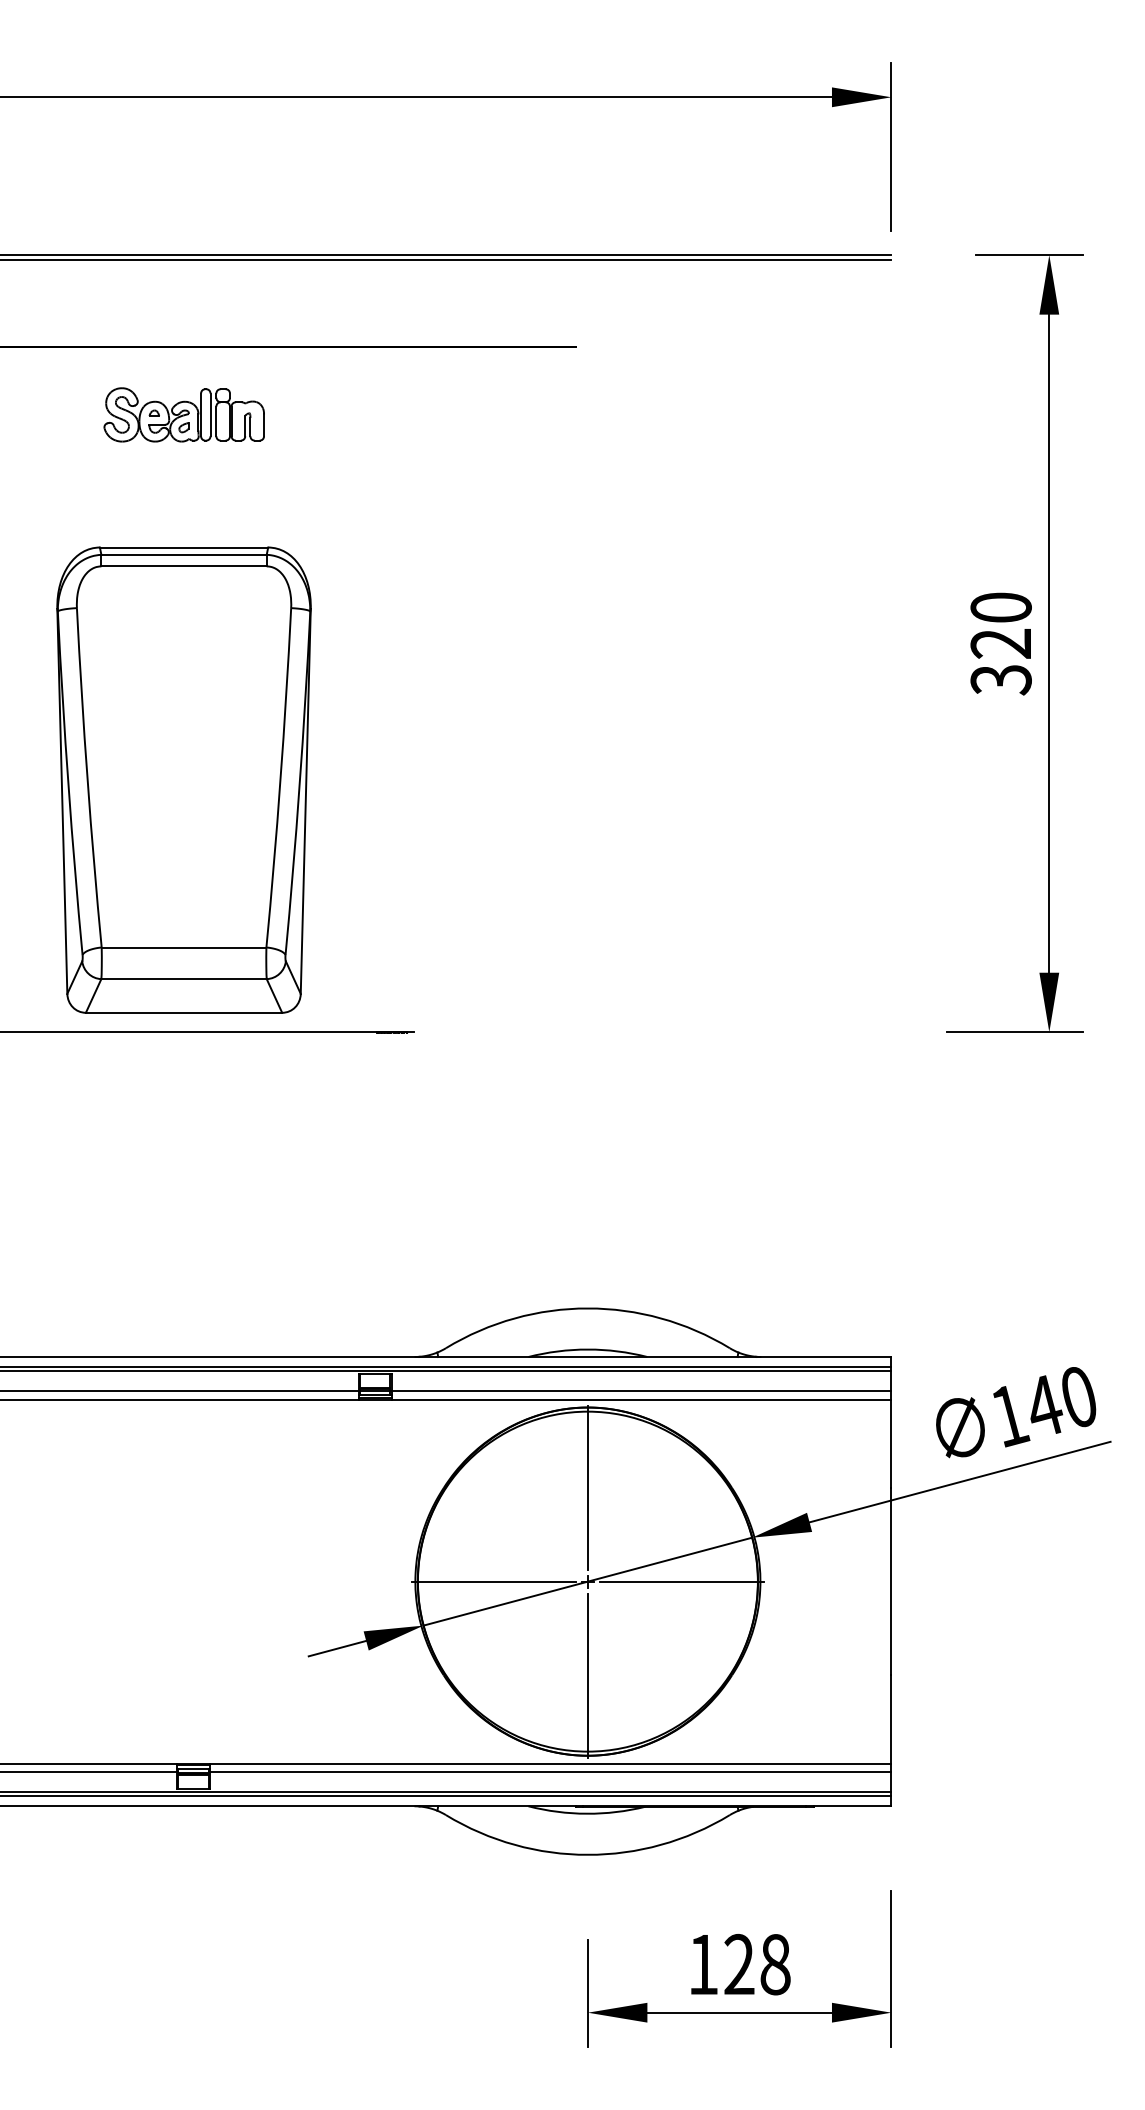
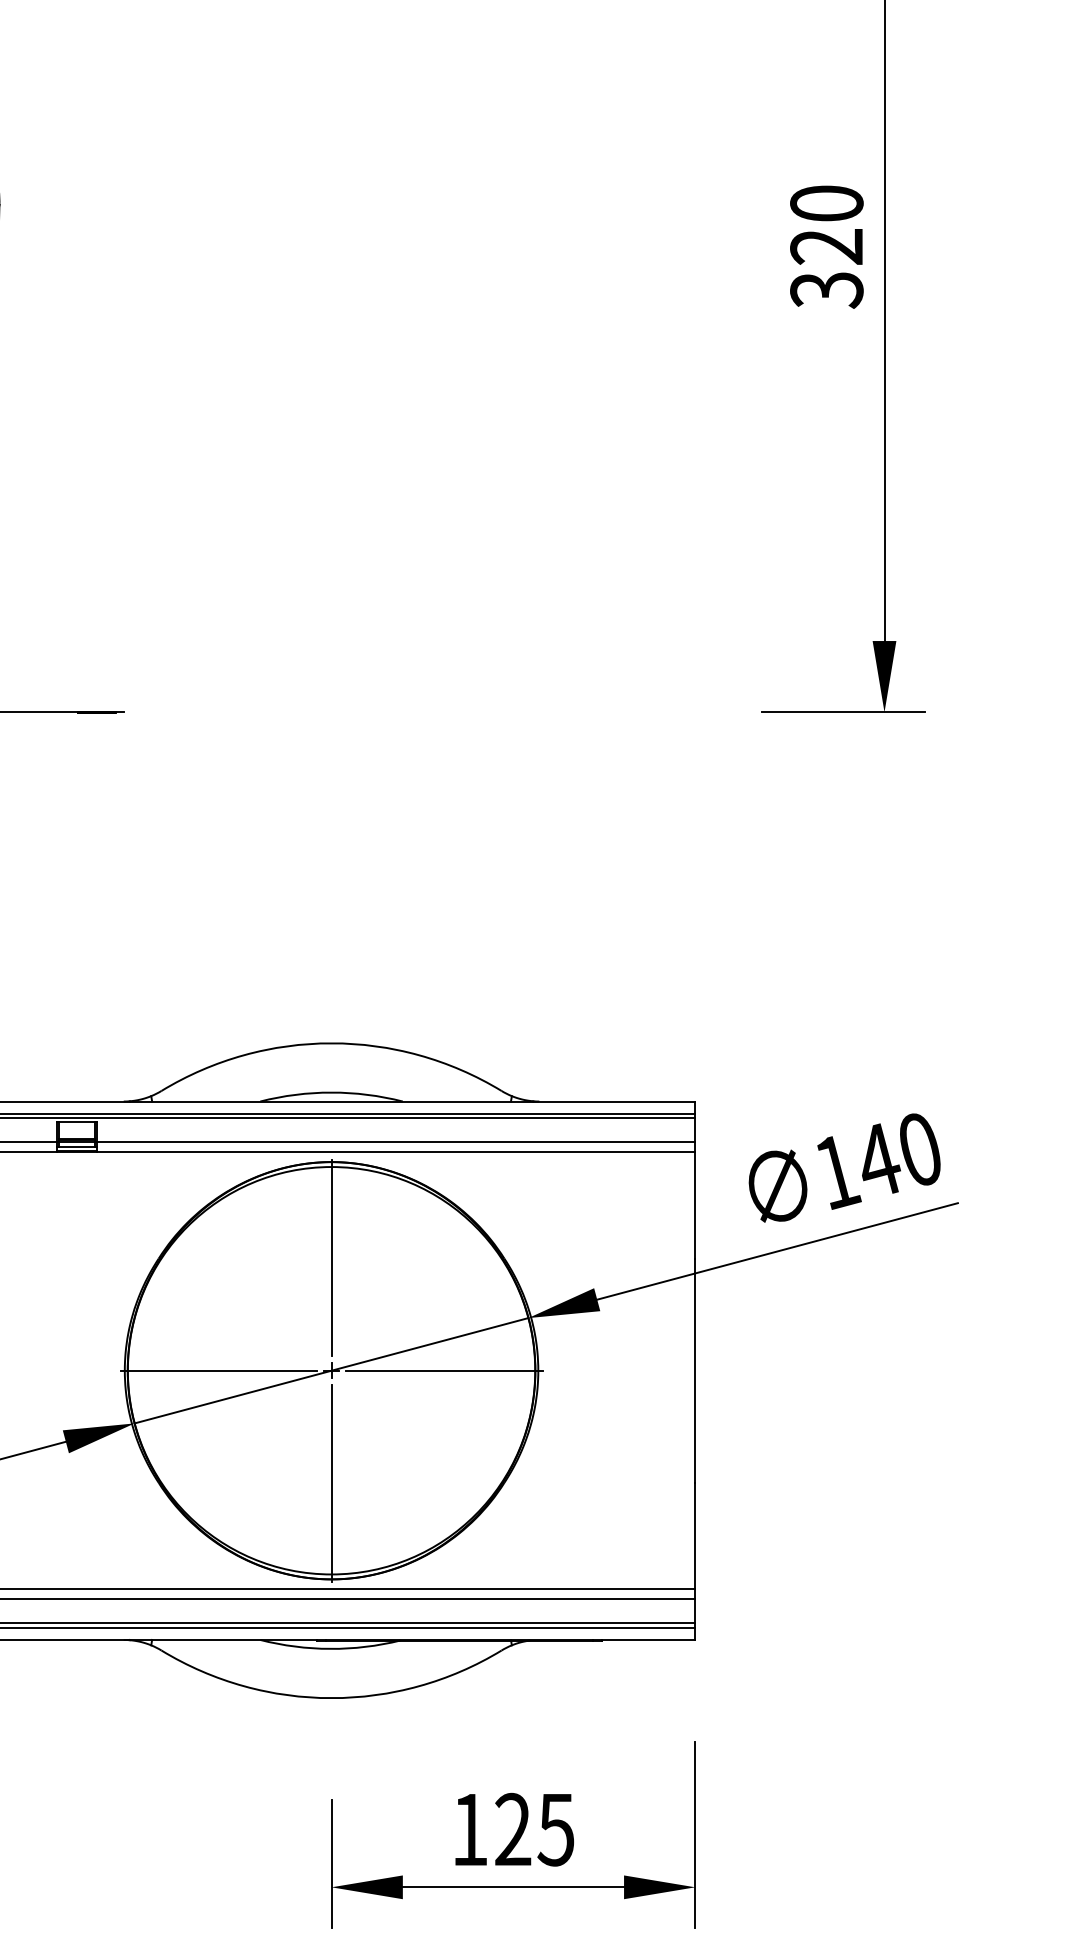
text: (774, 1964) -> (555, 1829), 128 -> 125

